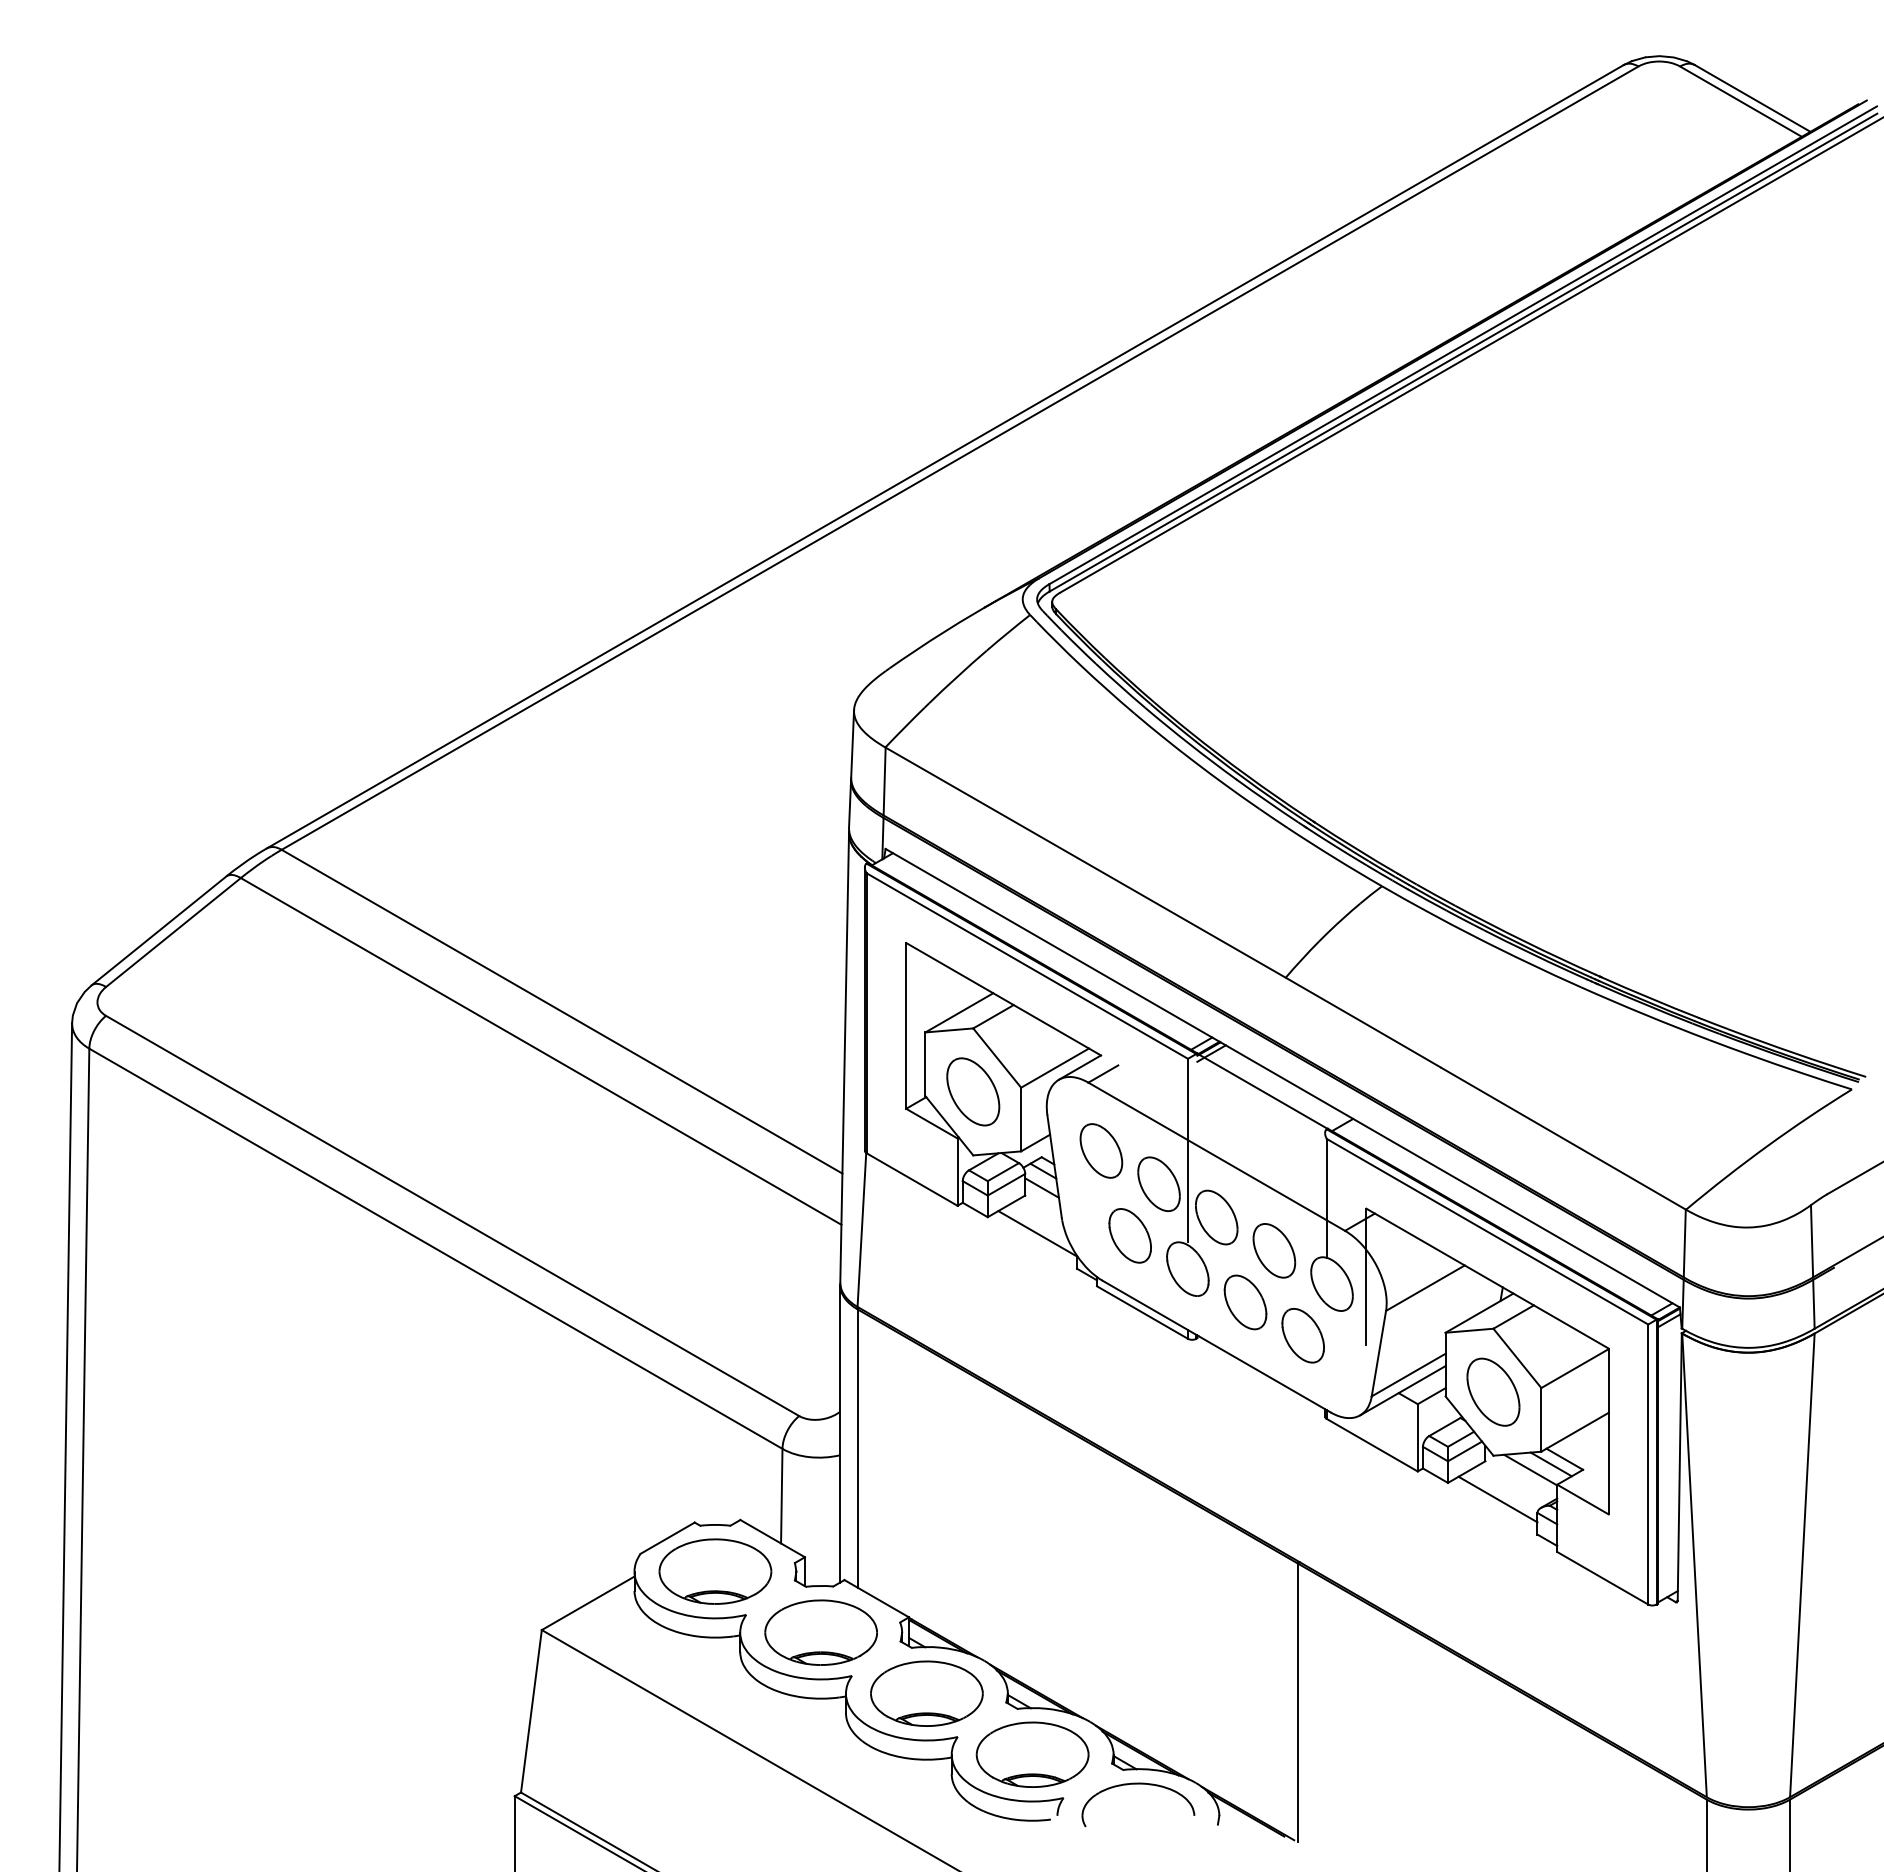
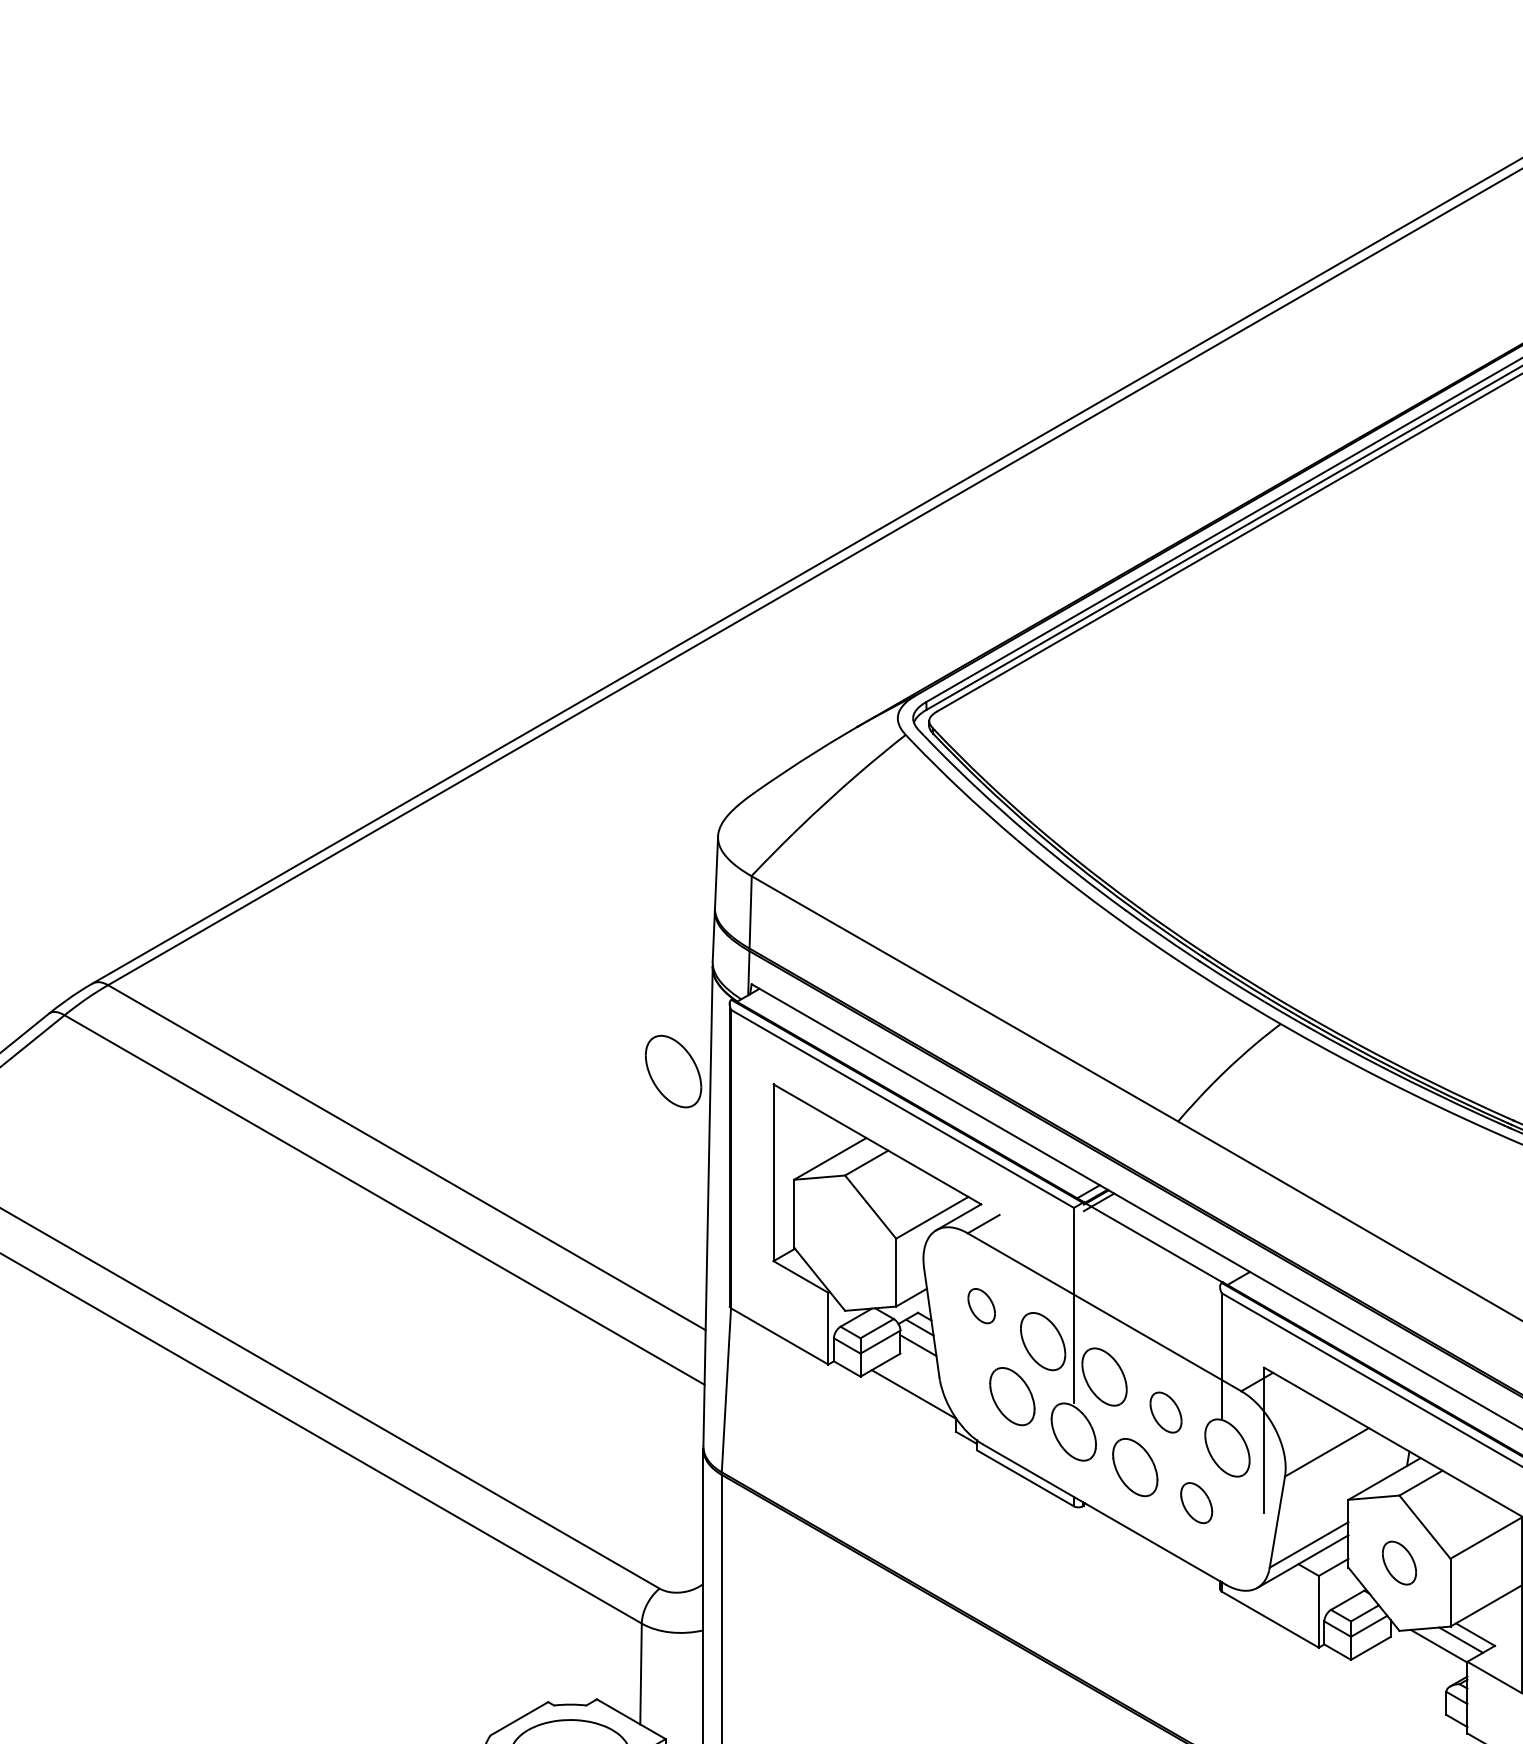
part: (973, 1091) -> (673, 1071), moved
part: (1101, 1150) -> (981, 1305), size x0.6
part: (1274, 1250) -> (1166, 1412), size x0.7
part: (1302, 1335) -> (1195, 1502), size x0.7
part: (1493, 1391) -> (1399, 1562), size x0.6
line: (1497, 1499) -> (1403, 1677), removed

